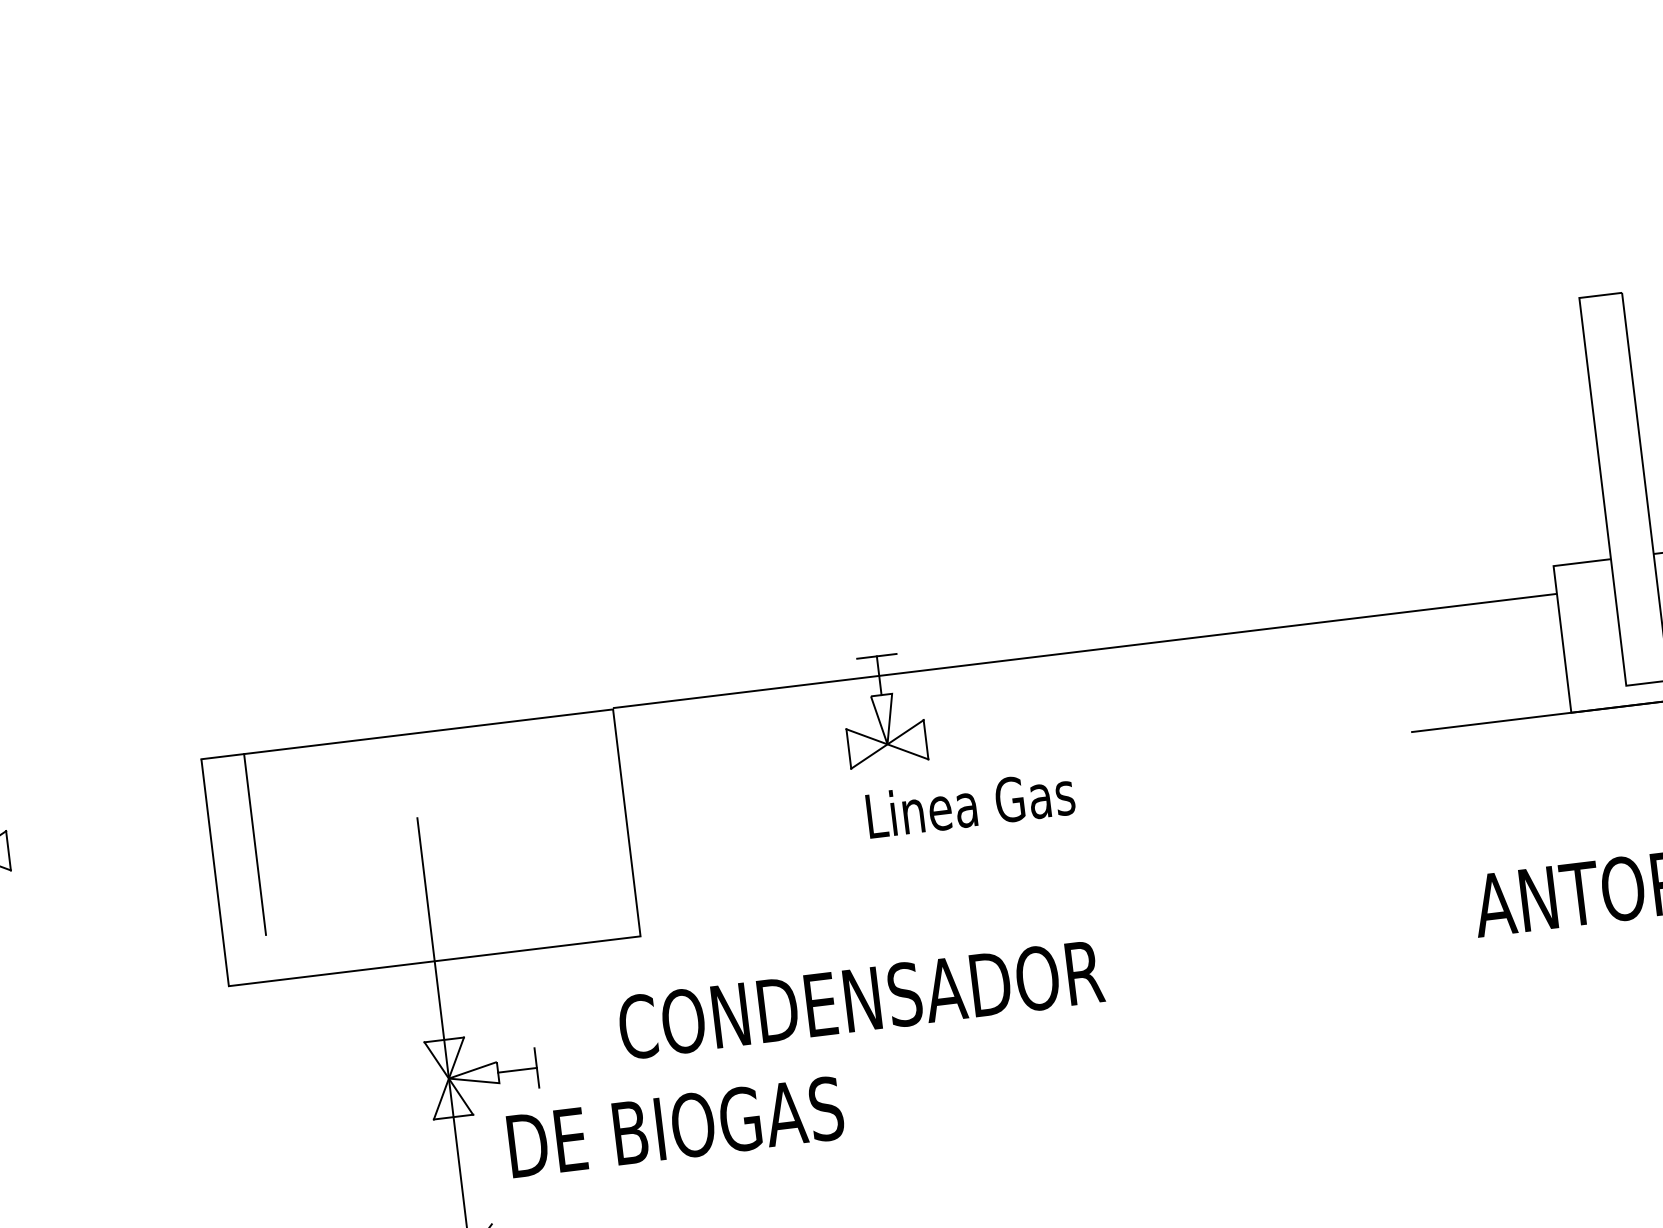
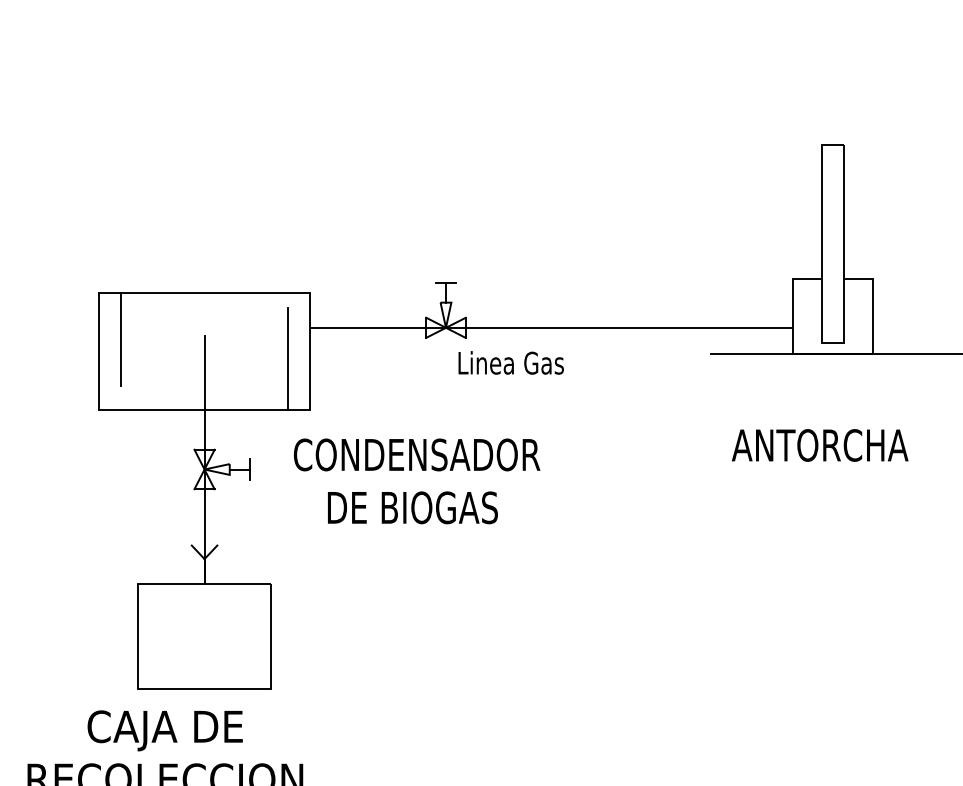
line: (1083, 650) -> (550, 327), moved
text: (969, 803) -> (510, 362), moved
line: (584, 841) -> (287, 358), added
text: (674, 1126) -> (412, 507), moved

